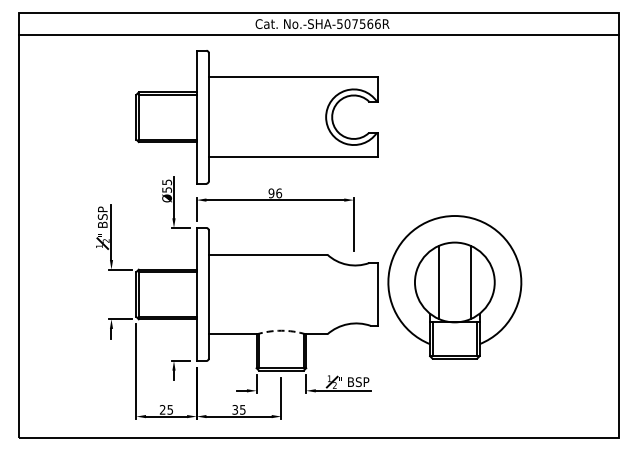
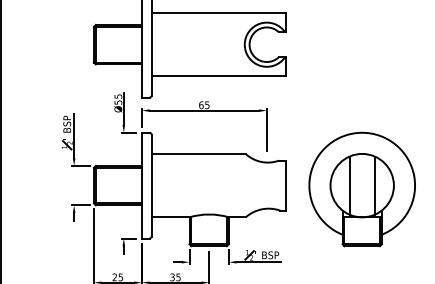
text: (275, 193) -> (204, 105), 96 -> 65
part: (454, 287) -> (361, 189), moved
arc: (281, 330) -> (209, 214), dashed -> solid

